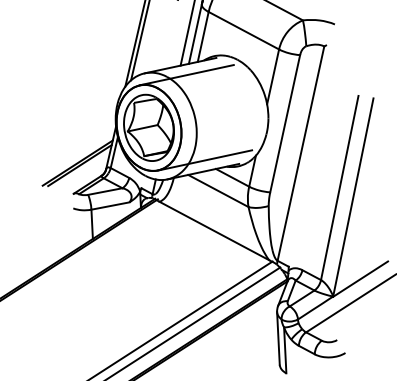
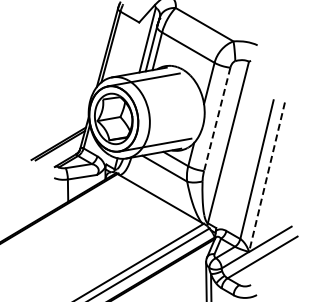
line: (285, 123) -> (217, 119), solid -> dashed
line: (353, 197) -> (267, 177), solid -> dashed

